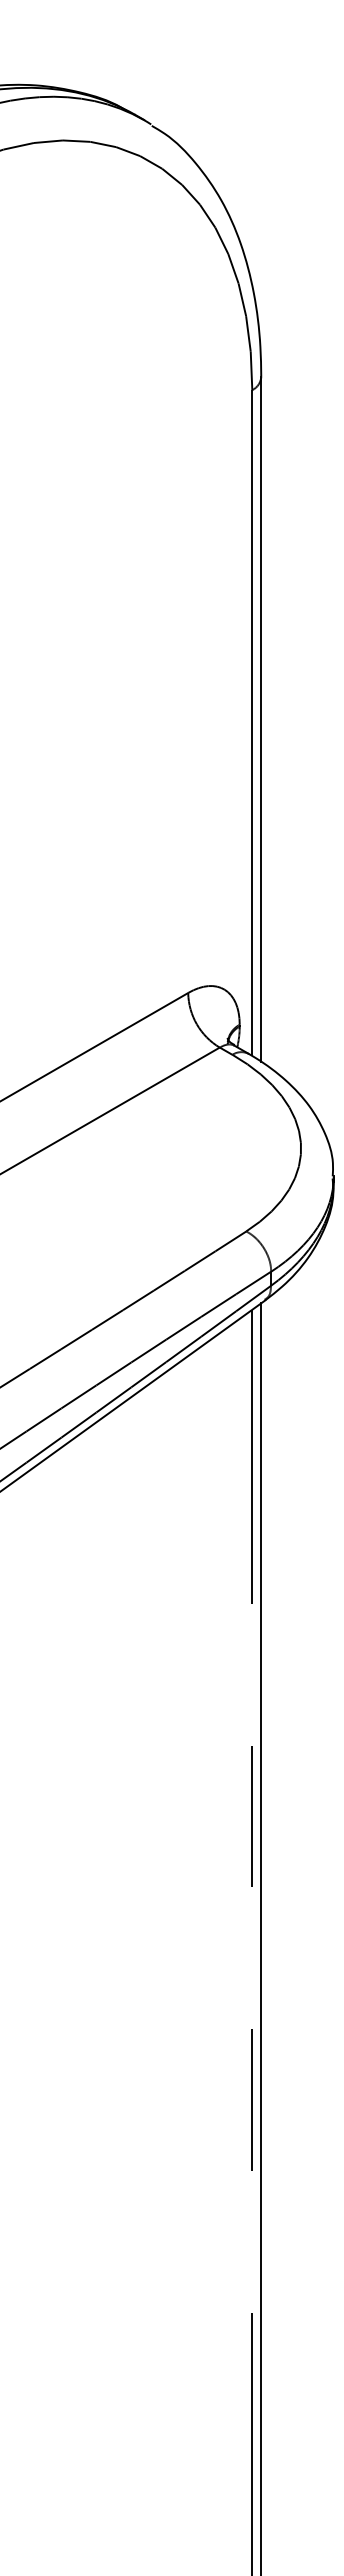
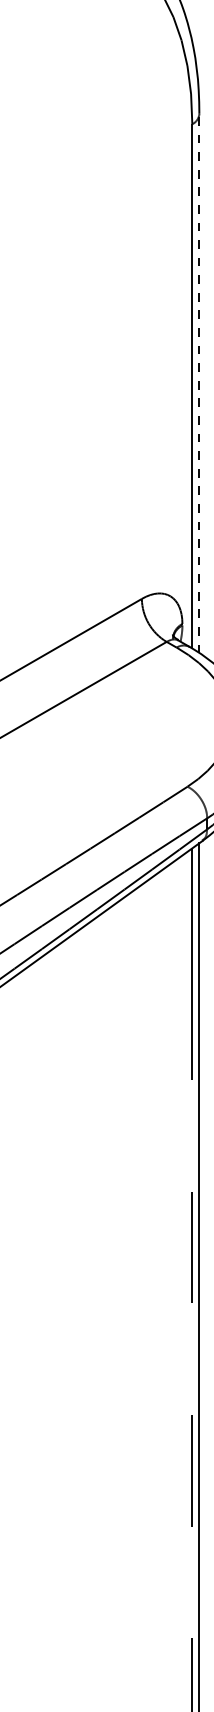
line: (261, 719) -> (199, 383), solid -> dashed

